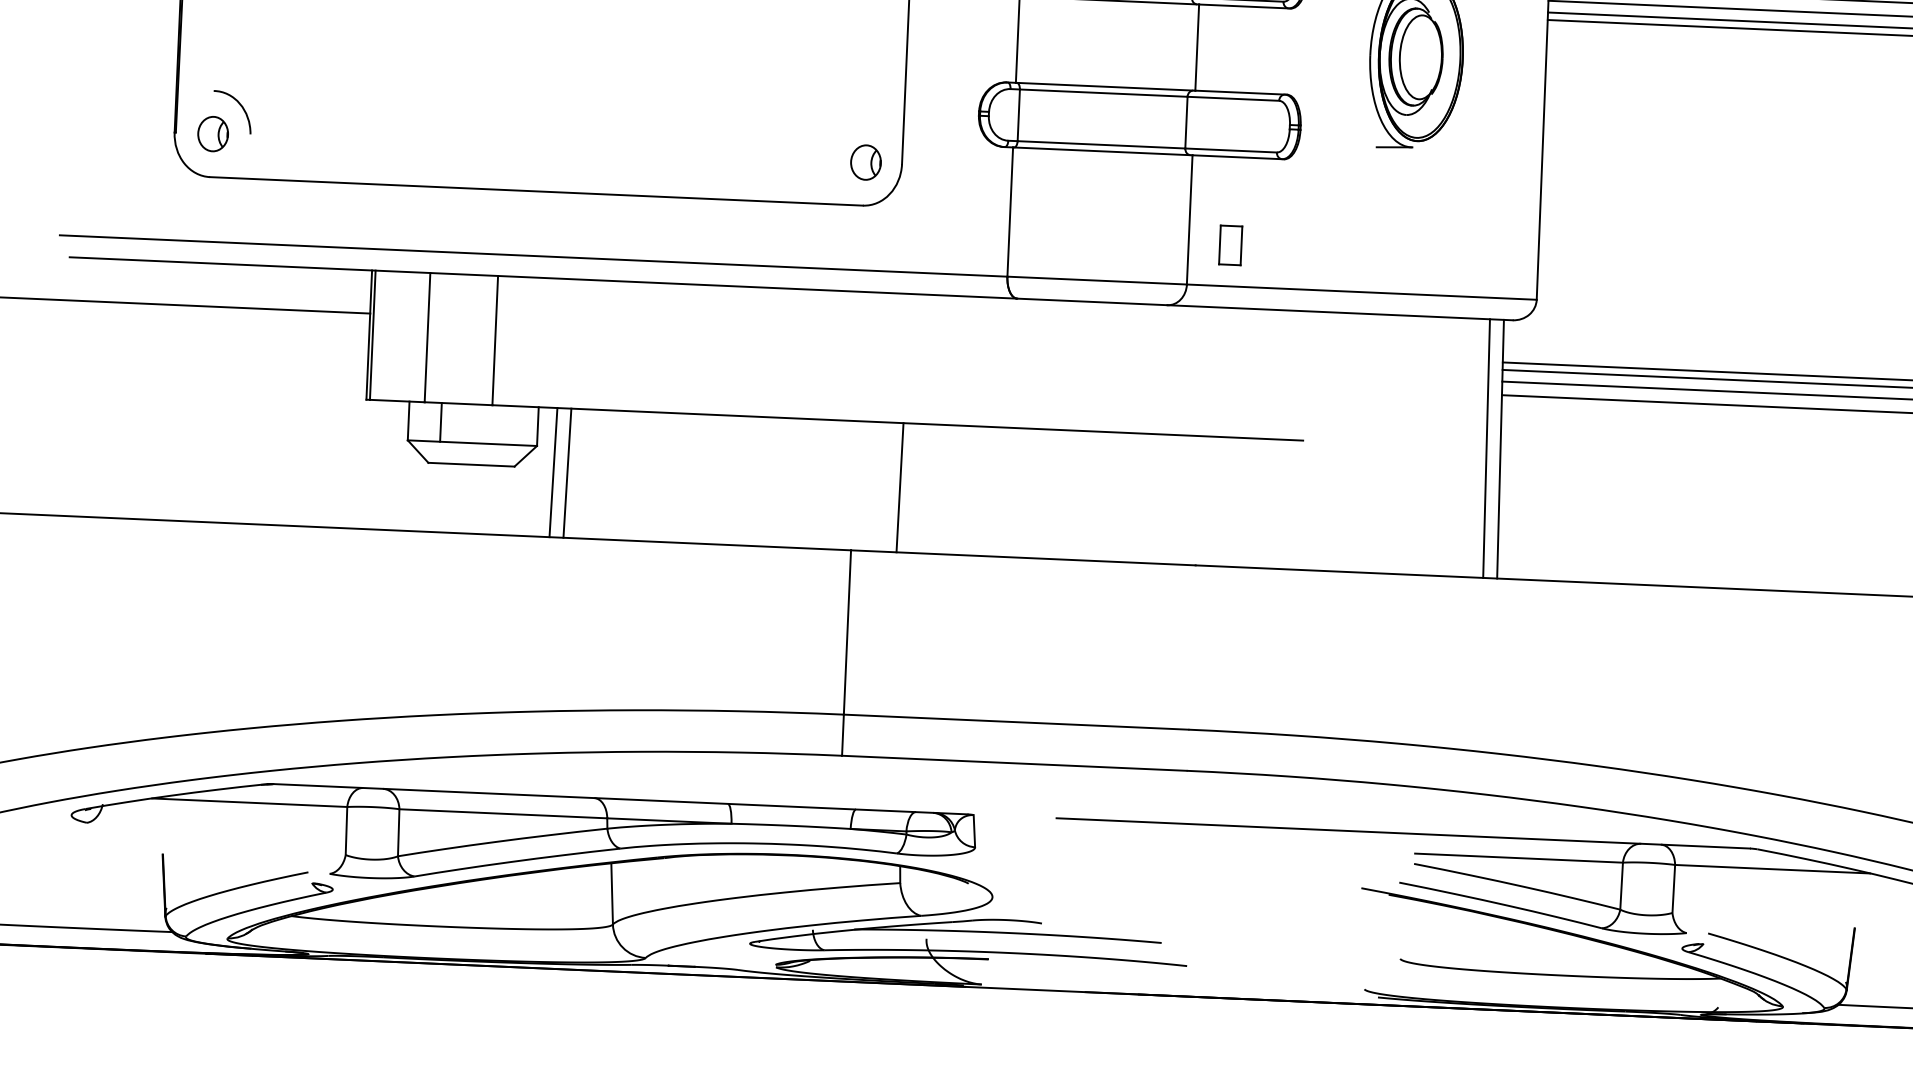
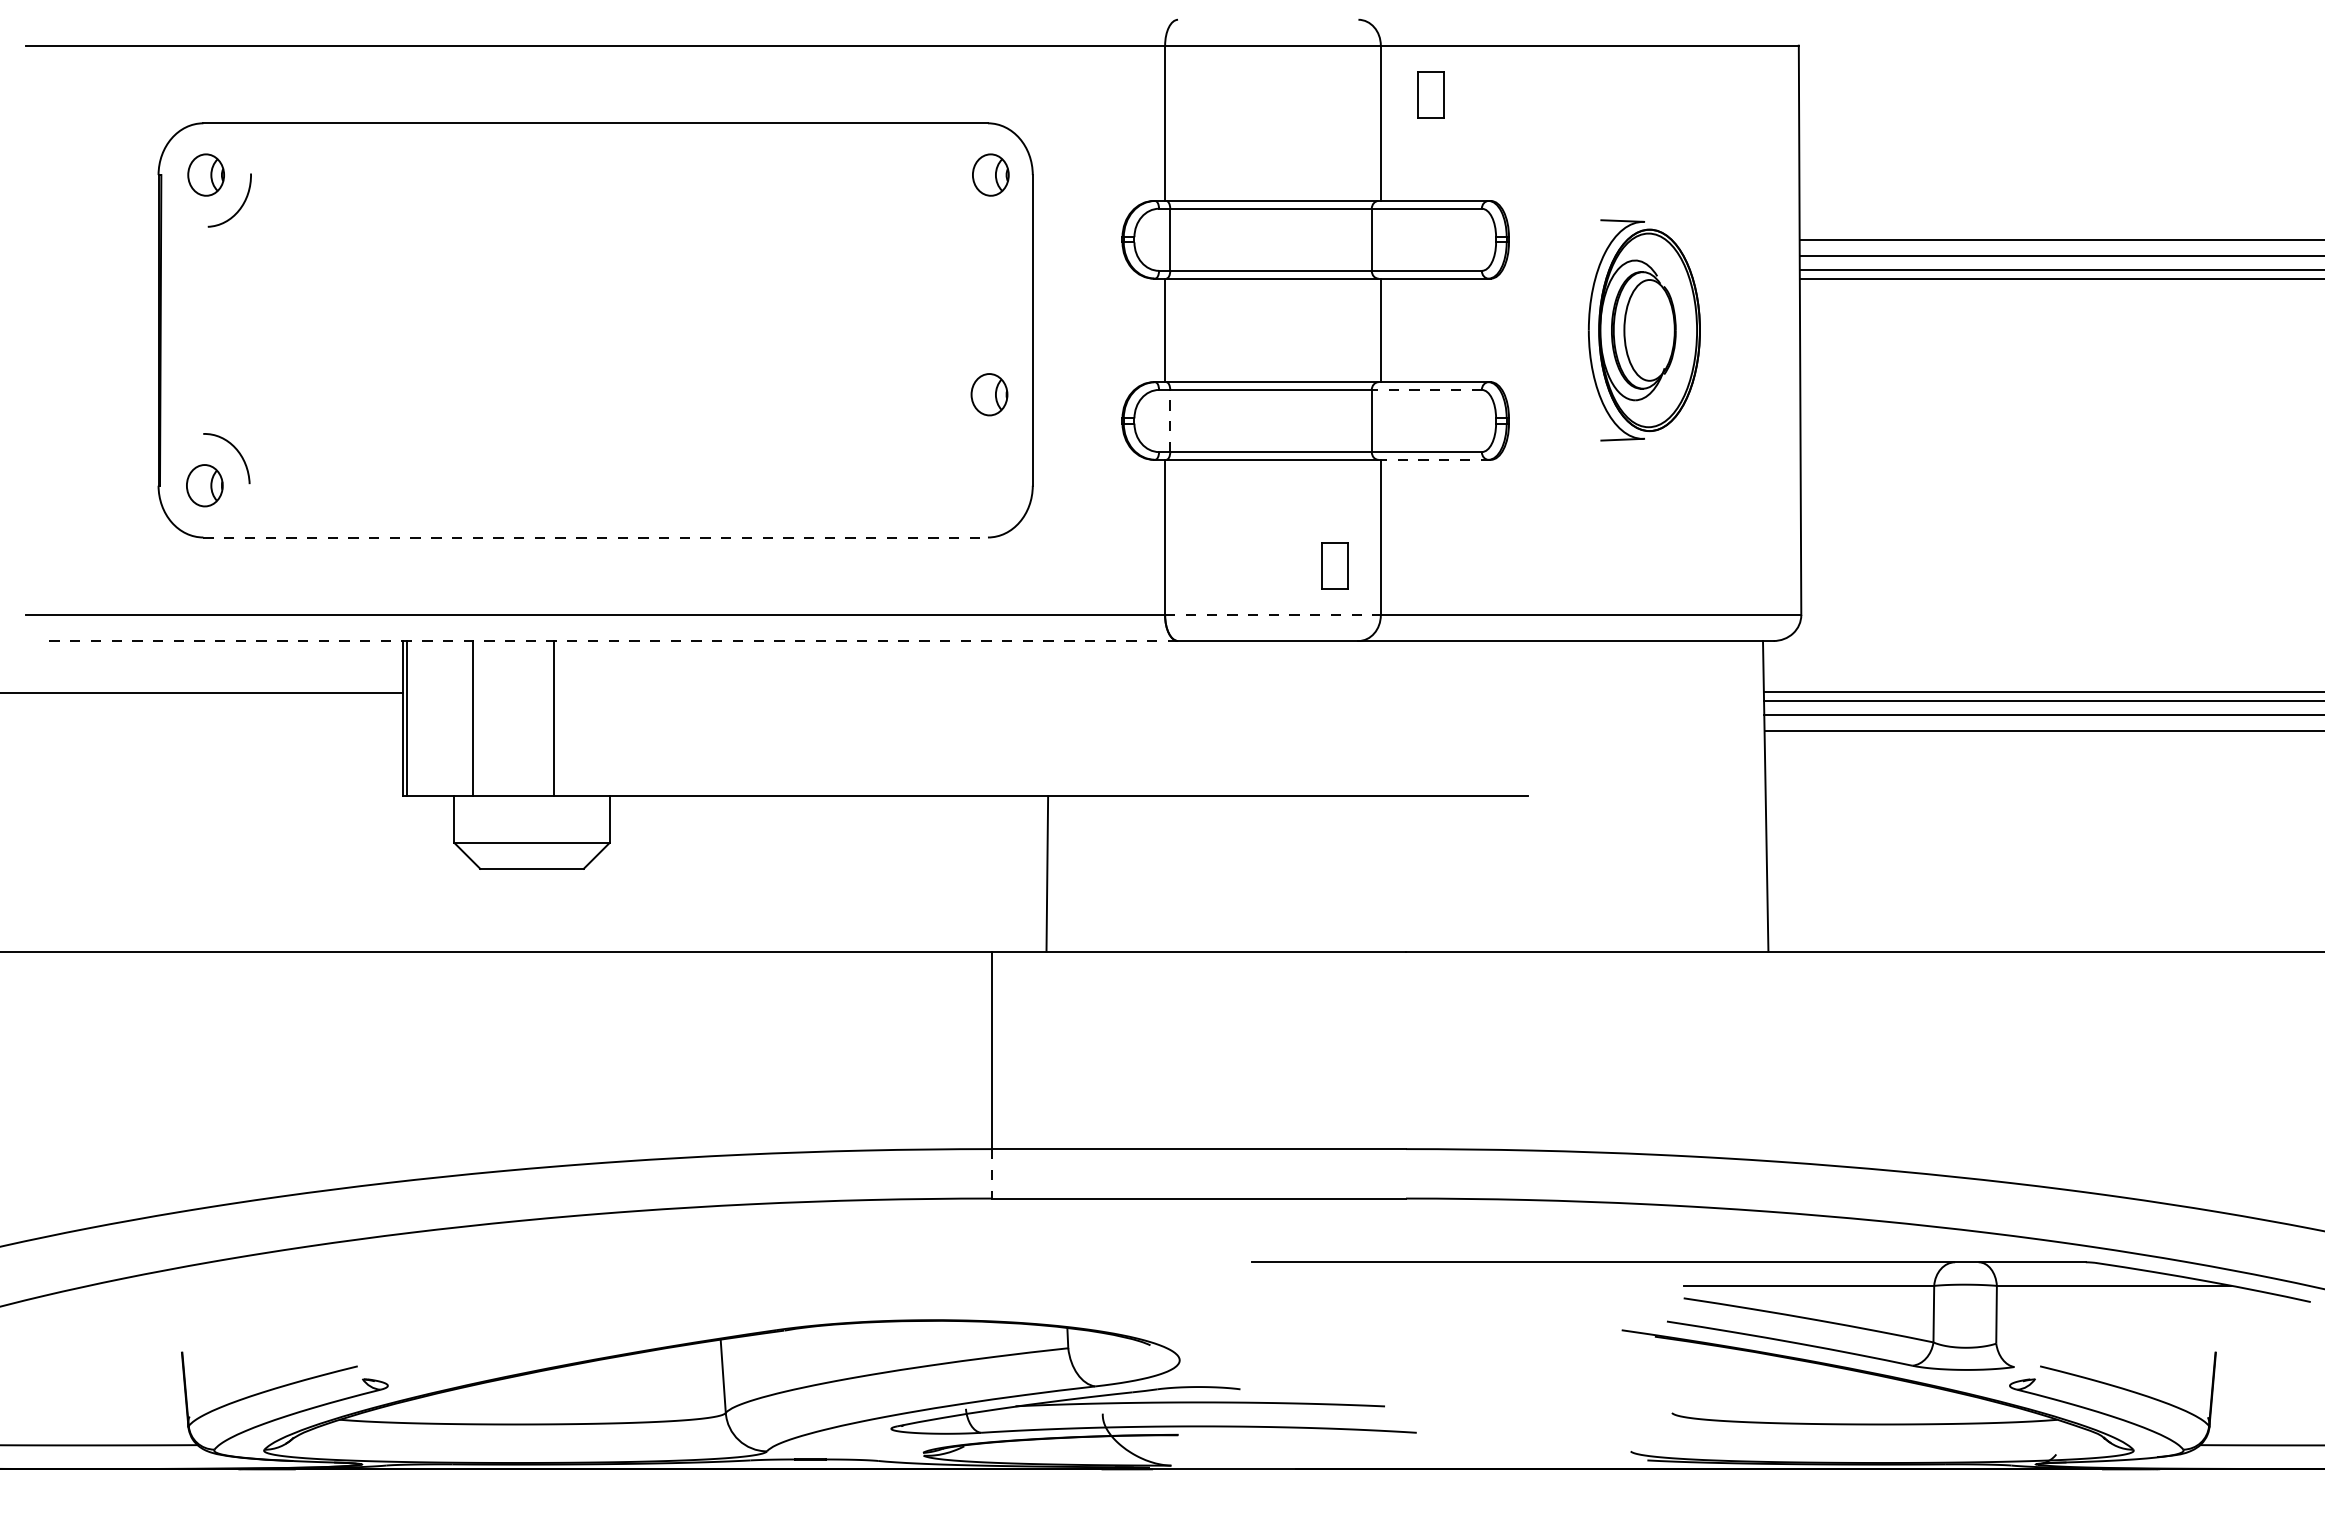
line: (1233, 98) -> (1426, 389), solid -> dashed
line: (1018, 114) -> (1170, 420), solid -> dashed
line: (1238, 156) -> (1435, 459), solid -> dashed
part: (866, 162) -> (989, 394), moved
line: (537, 191) -> (596, 537), solid -> dashed
part: (1230, 244) -> (1334, 565), moved
line: (543, 278) -> (608, 641), solid -> dashed
line: (1096, 280) -> (1272, 615), solid -> dashed
line: (441, 422) -> (493, 819), removed
line: (1486, 448) -> (1748, 796), removed
line: (553, 472) -> (630, 873), removed
line: (567, 472) -> (647, 873), removed
line: (842, 734) -> (991, 1173), solid -> dashed
part: (523, 839) -> (613, 1315), removed

